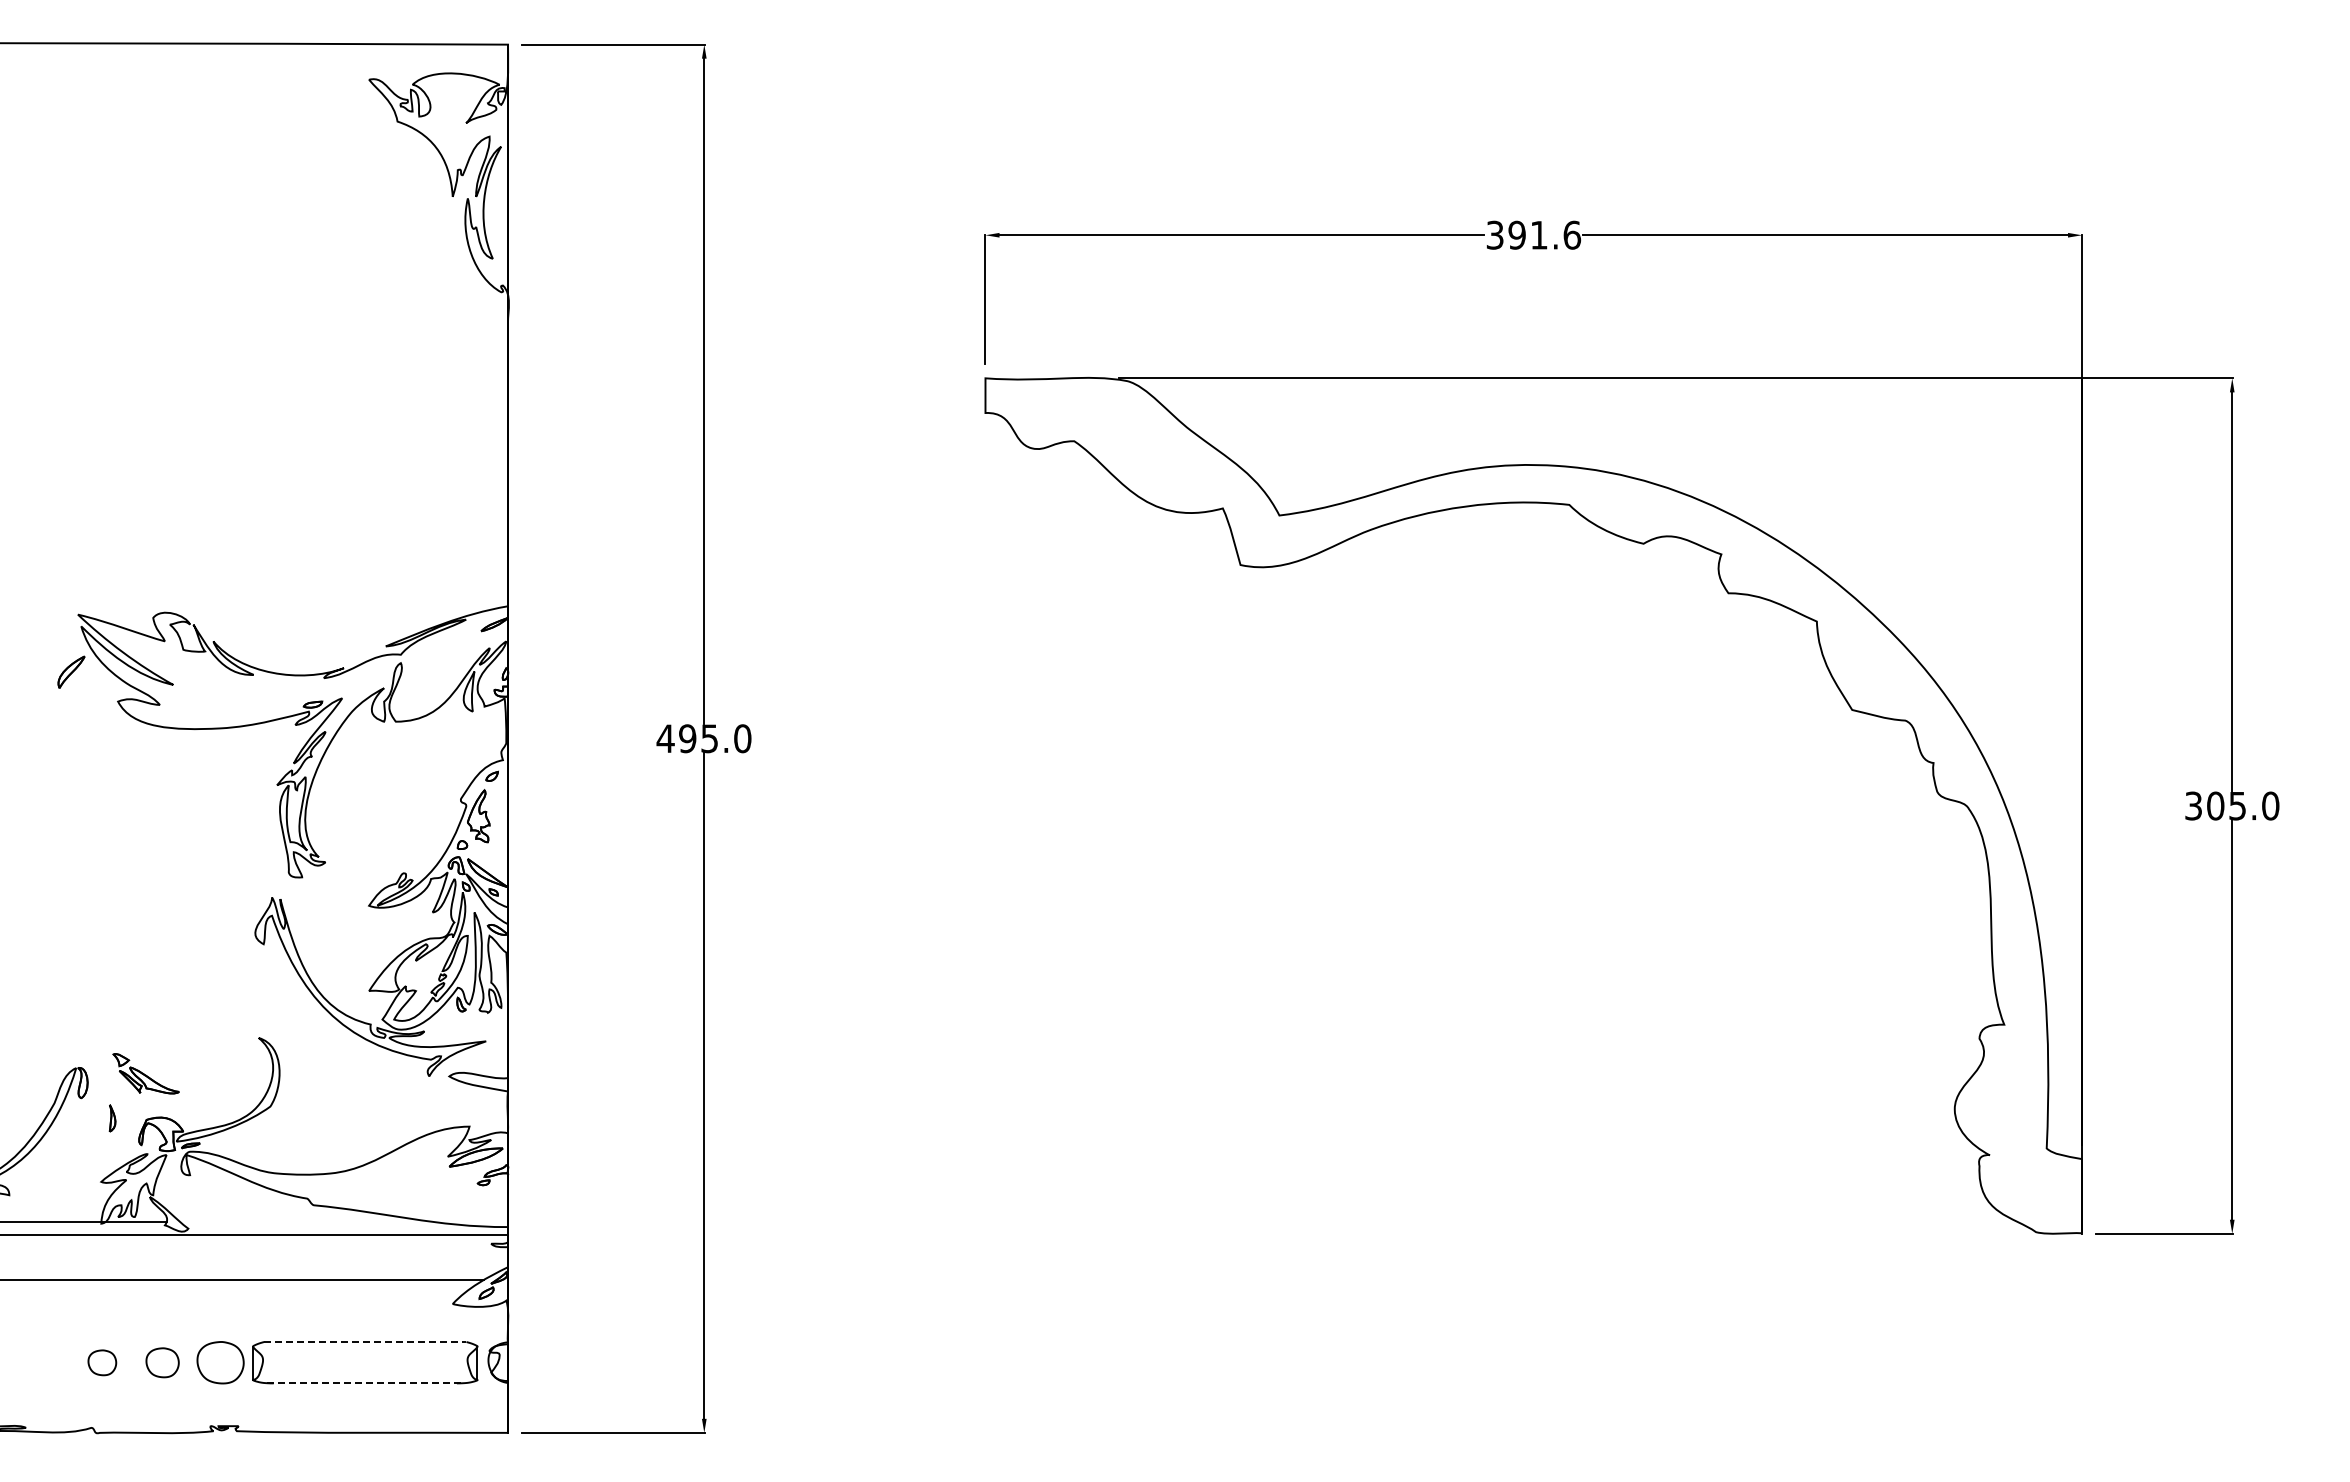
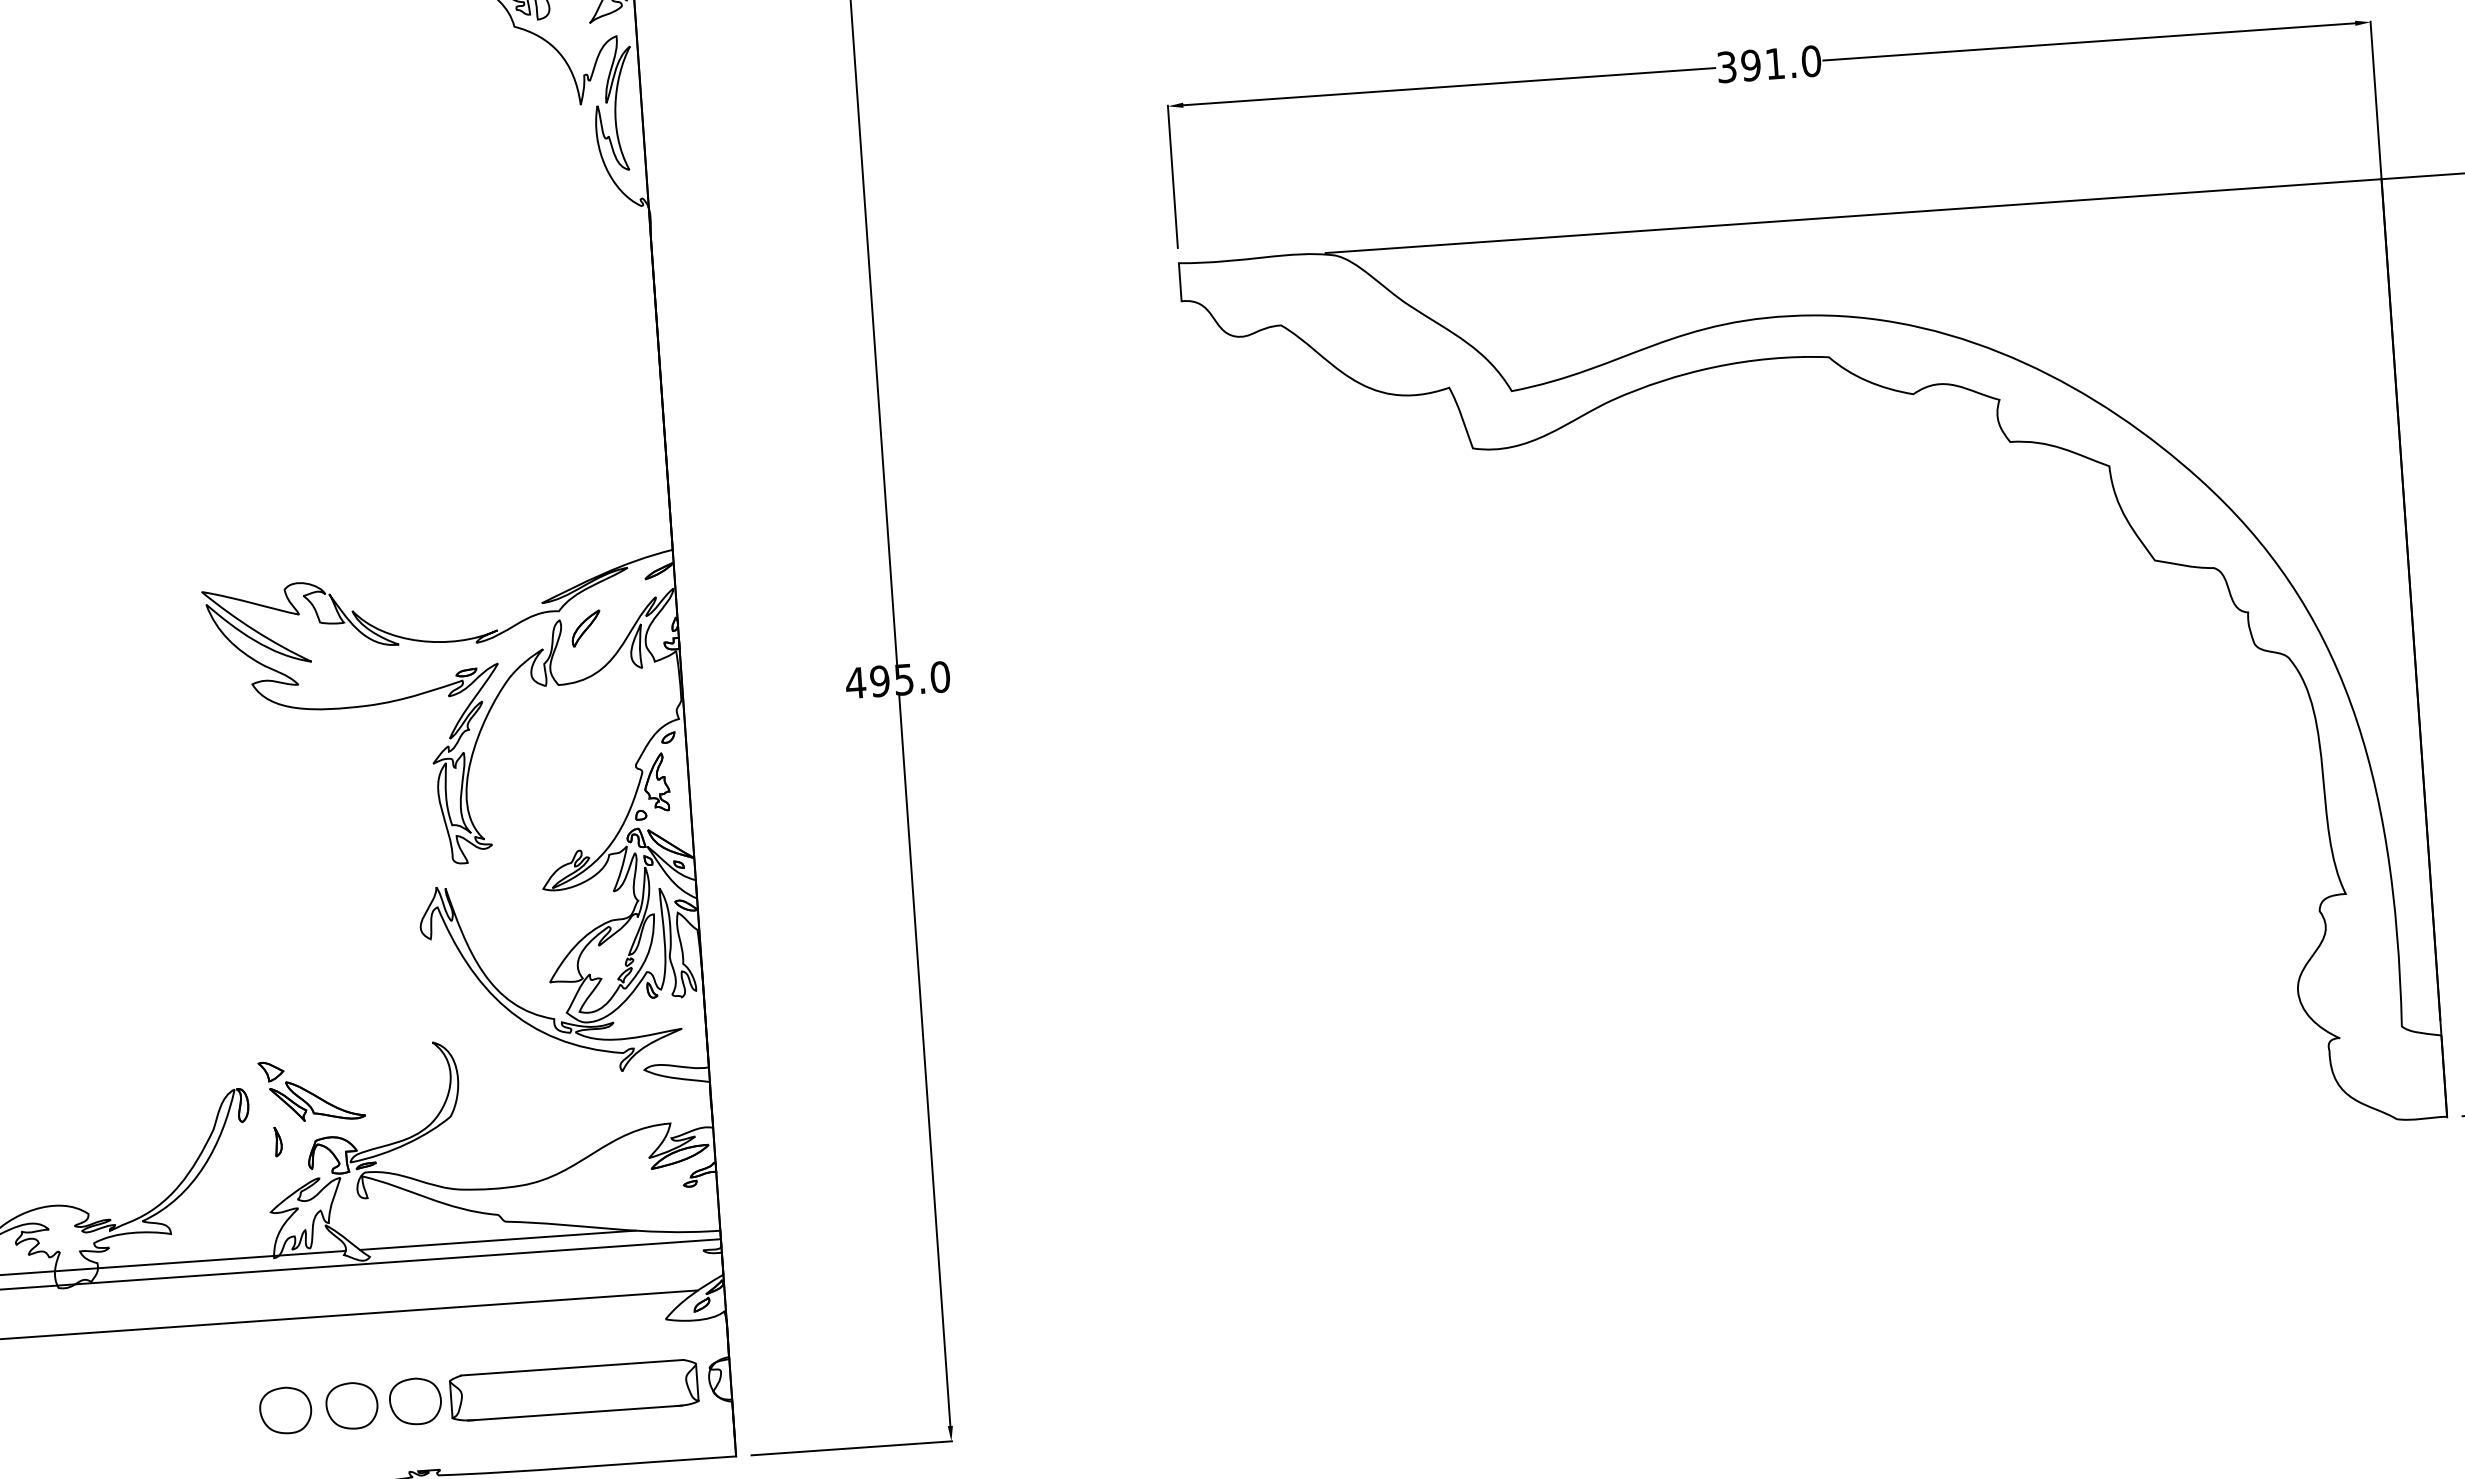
text: (1572, 234) -> (1811, 60), 391.6 -> 391.0
part: (71, 671) -> (586, 627), moved
part: (145, 1073) -> (311, 1090), size x1.43
line: (305, 1221) -> (497, 1240), added
line: (365, 1342) -> (572, 1368), dashed -> solid
part: (102, 1362) -> (286, 1410), size x1.67
part: (162, 1362) -> (351, 1405), size x1.43
line: (364, 1383) -> (574, 1413), dashed -> solid

